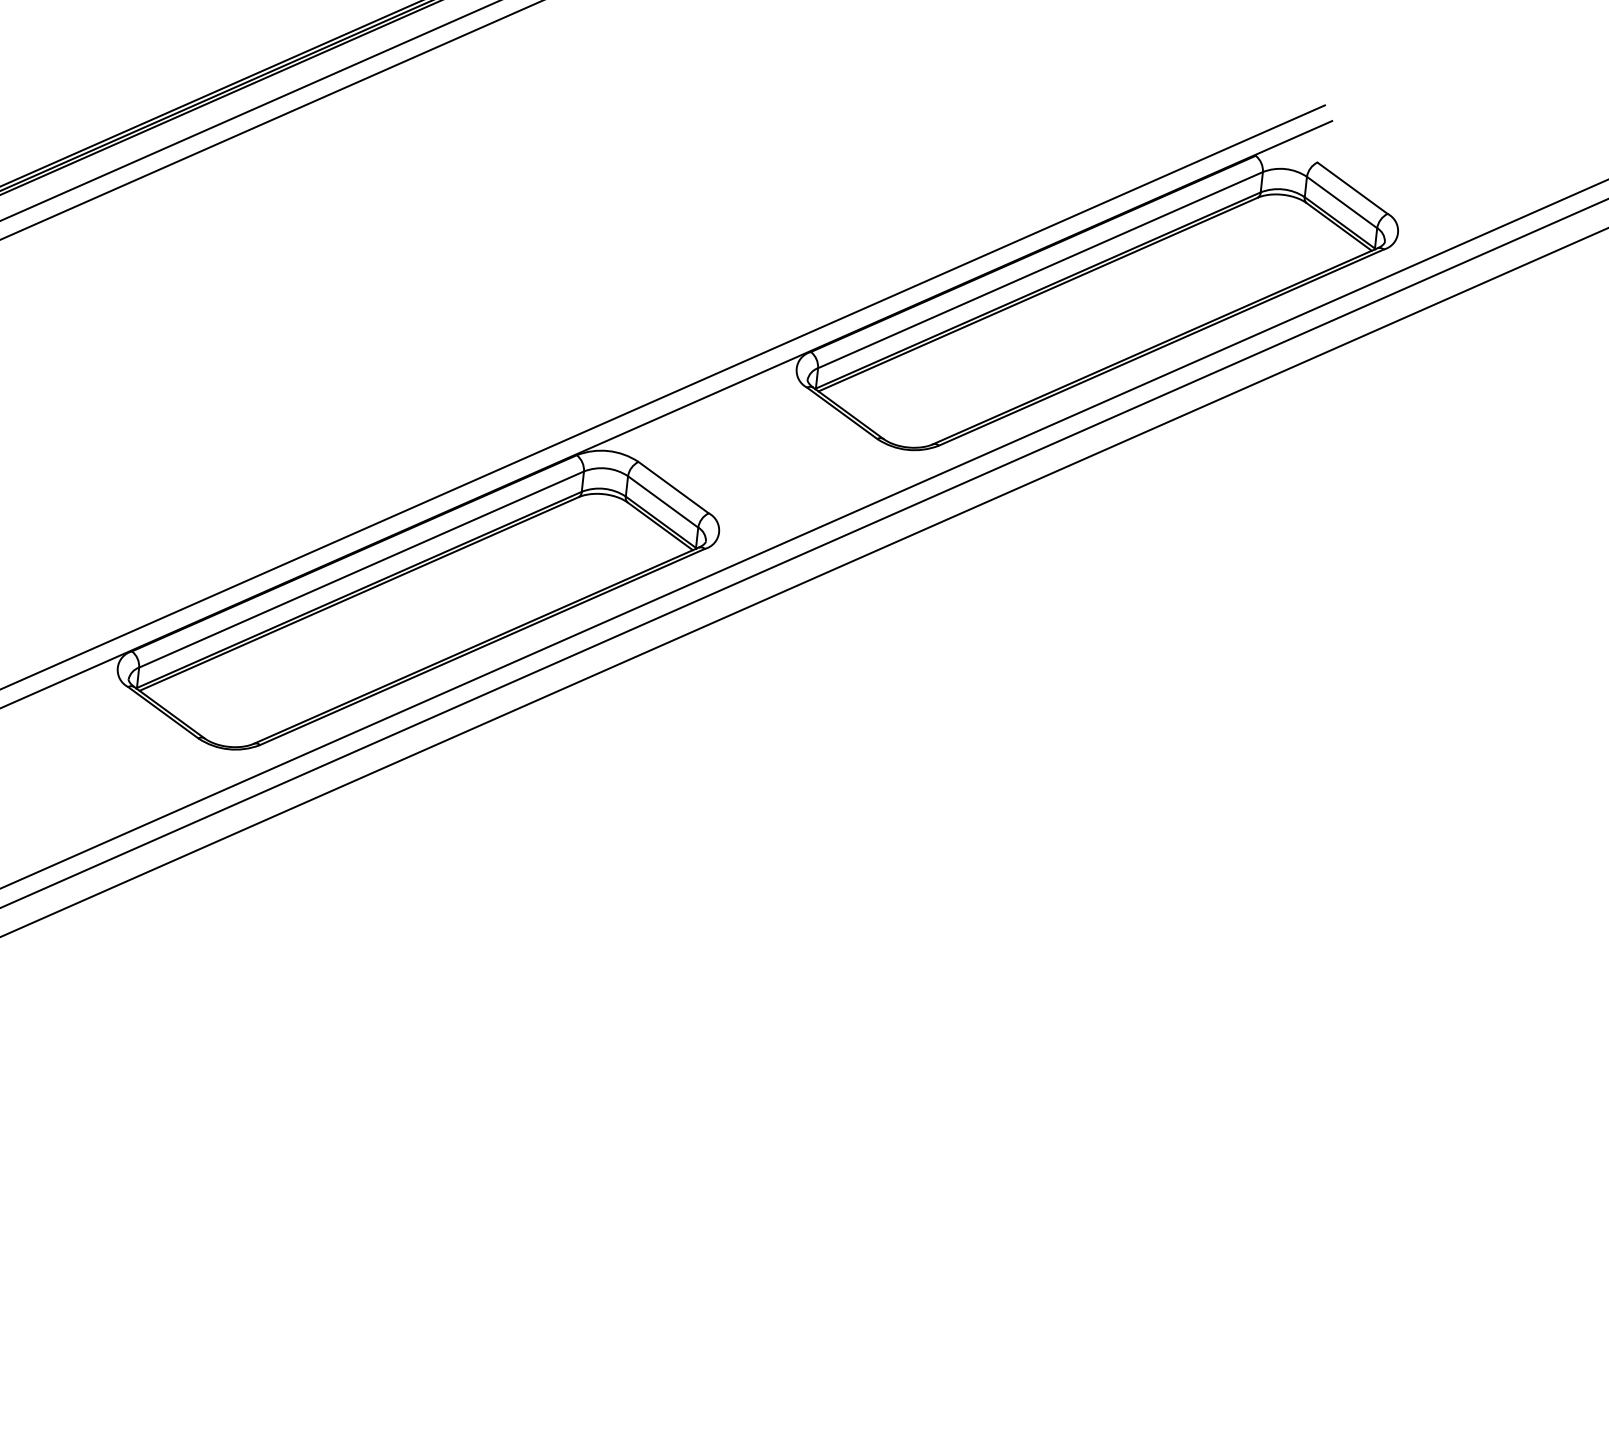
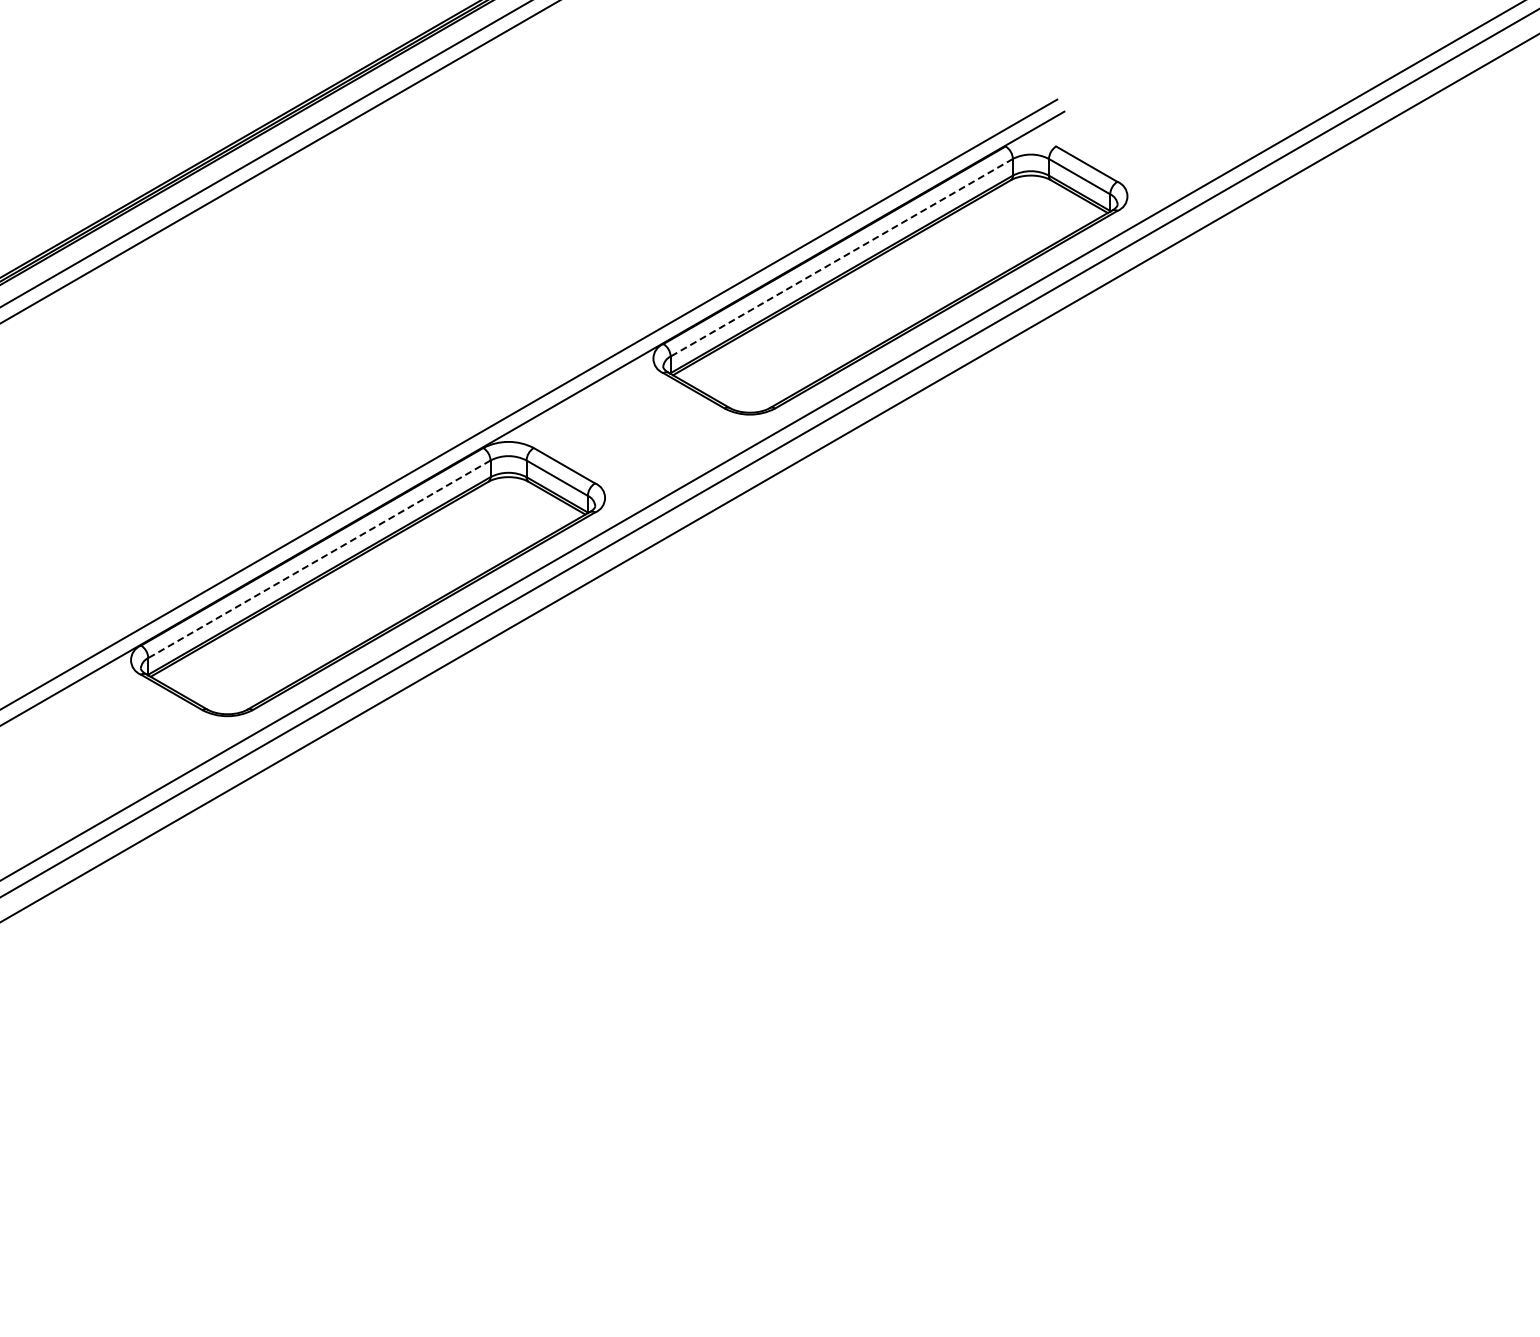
line: (1040, 269) -> (841, 257), solid -> dashed
line: (361, 569) -> (319, 559), solid -> dashed

